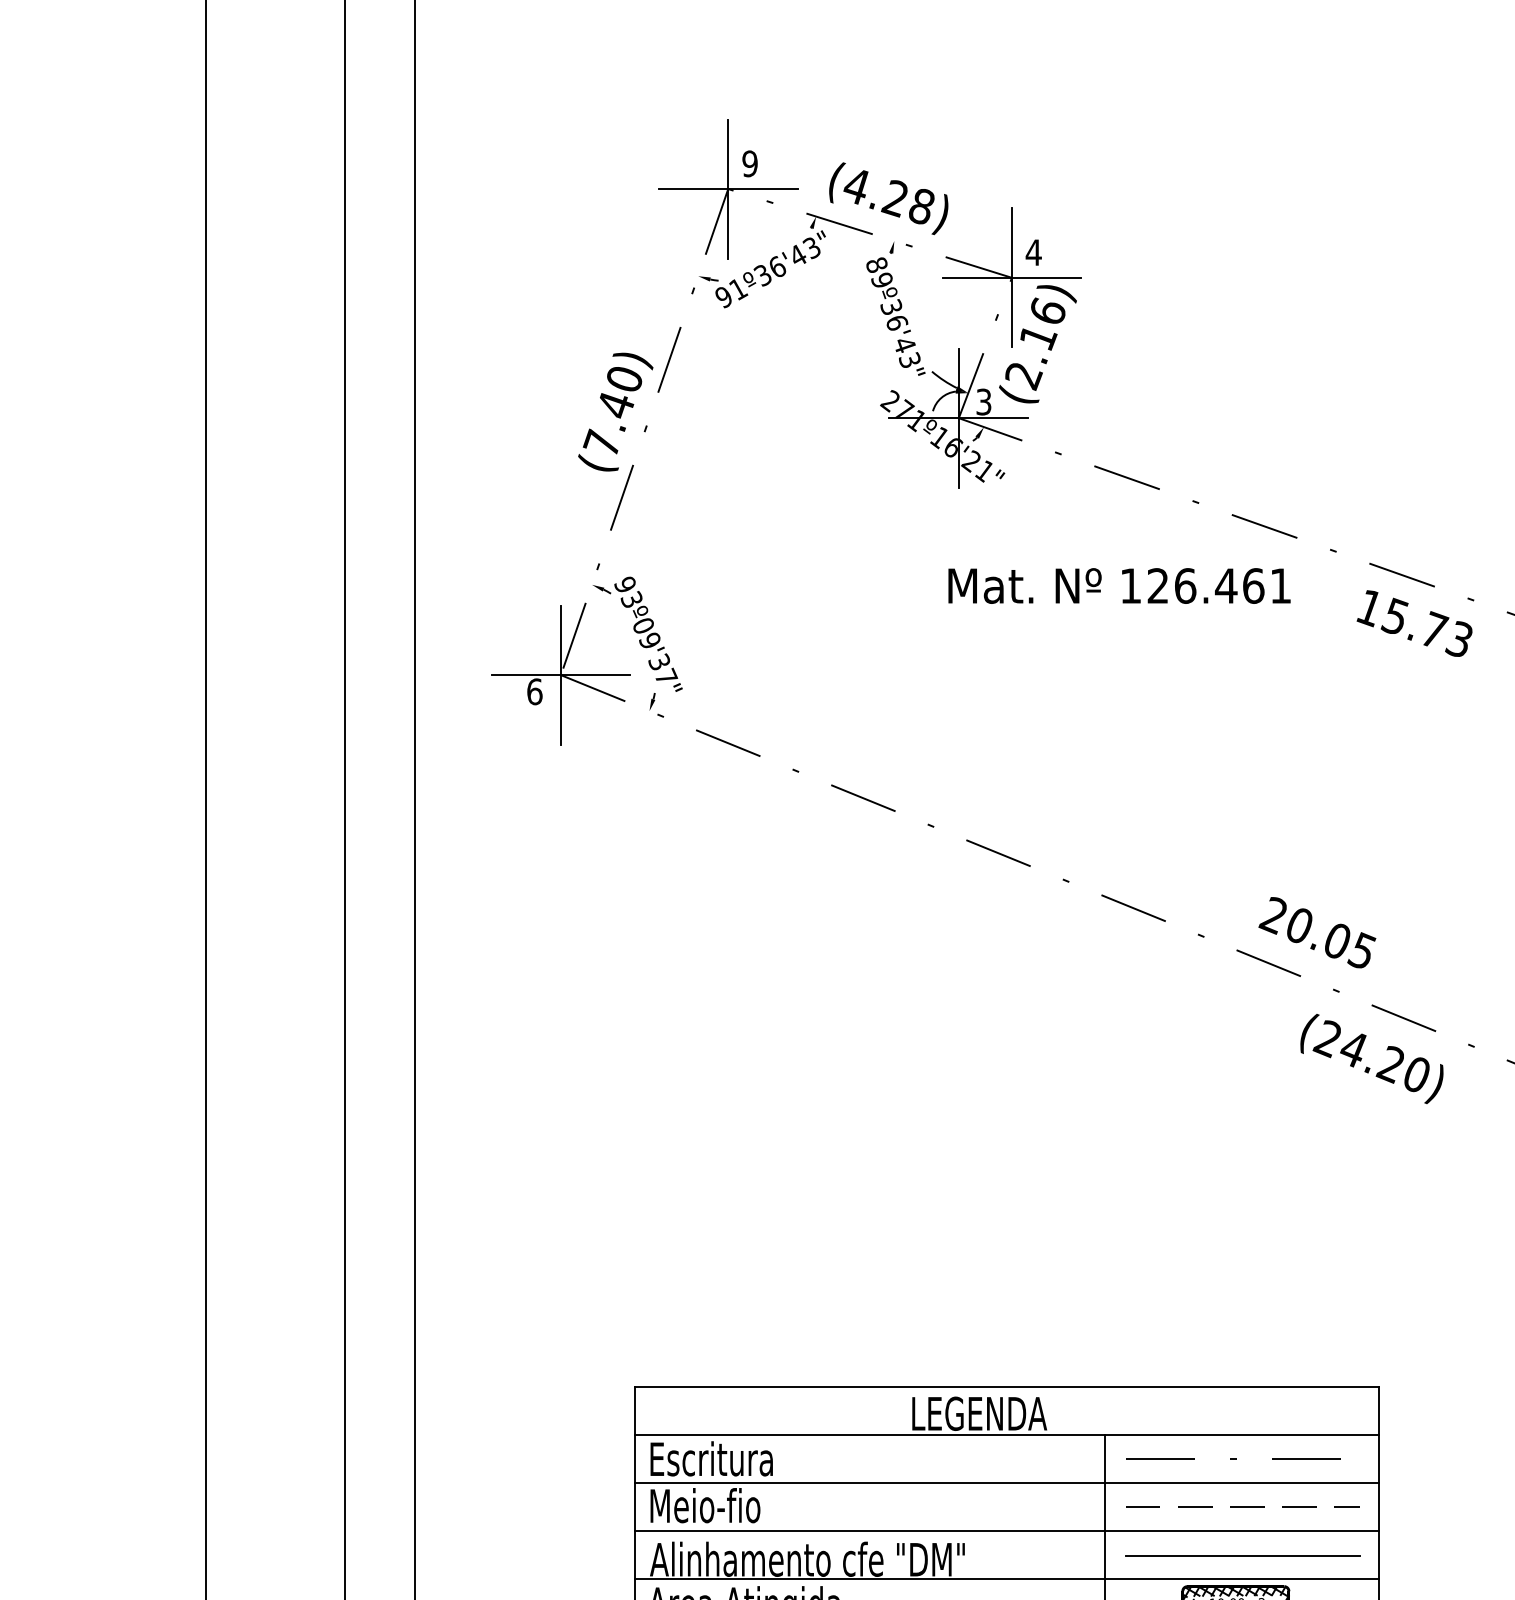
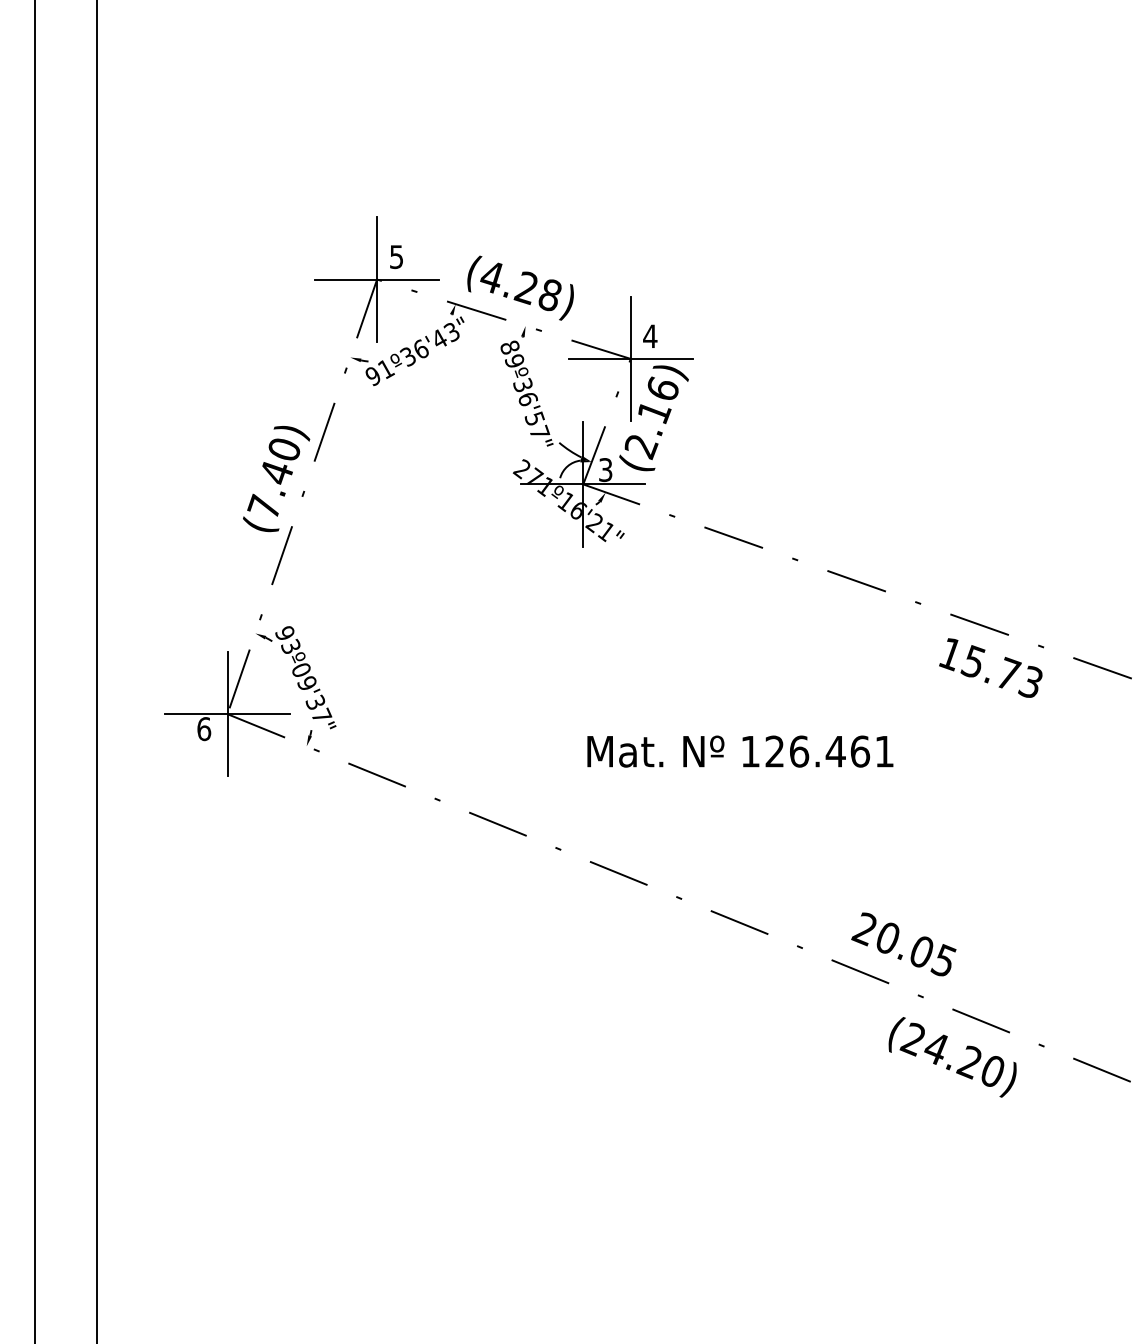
text: (749, 163) -> (396, 256), 9 -> 5
text: (907, 351) -> (537, 424), 89º36'43" -> 89º36'57"
text: (1119, 585) -> (740, 751), moved

